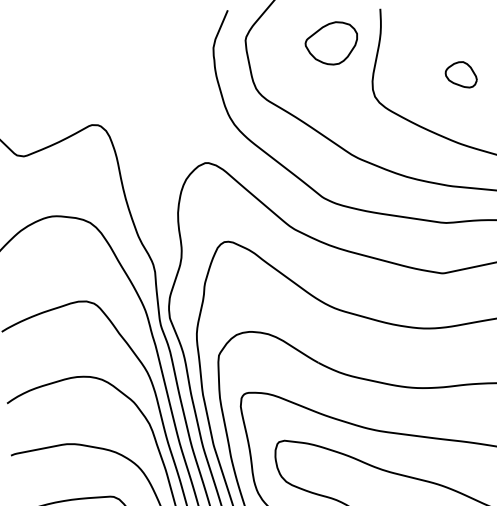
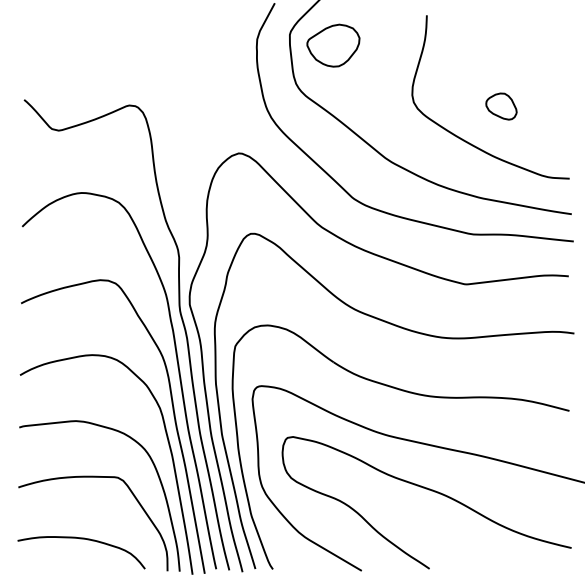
part: (331, 43) -> (333, 45), moved
part: (461, 75) -> (501, 106), moved

